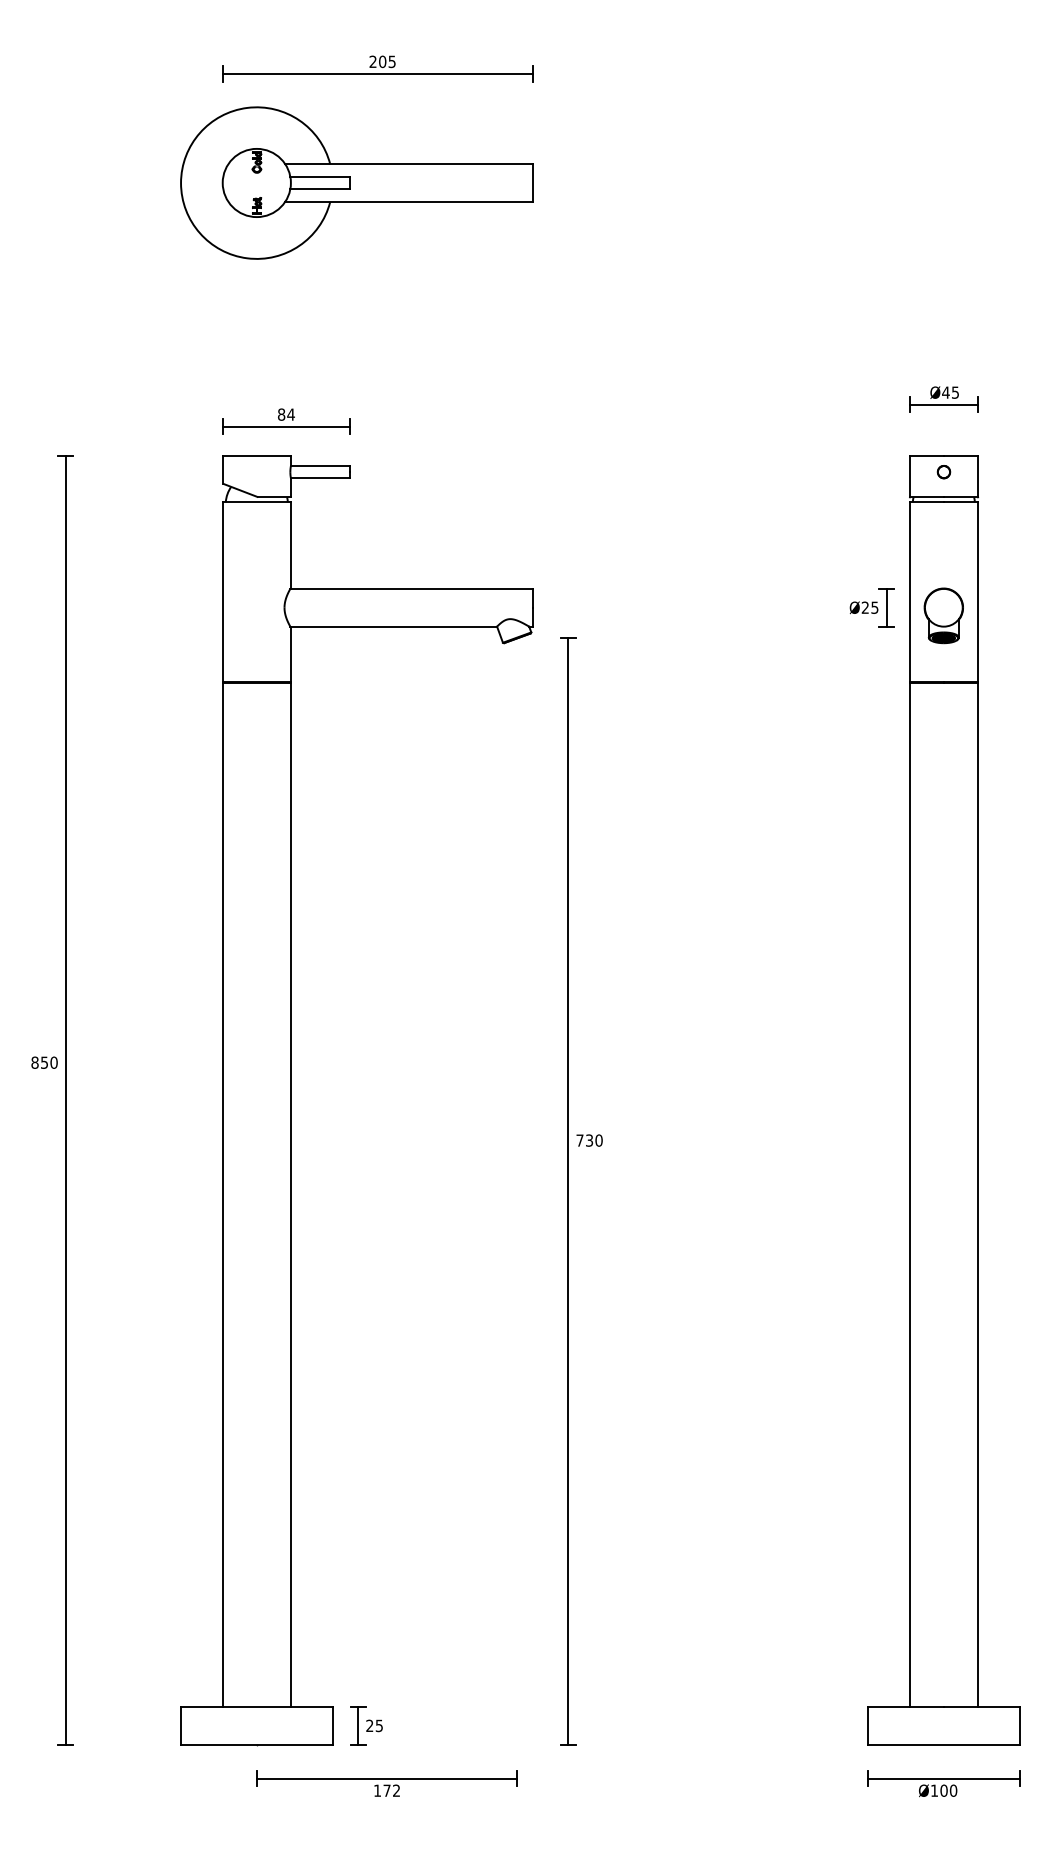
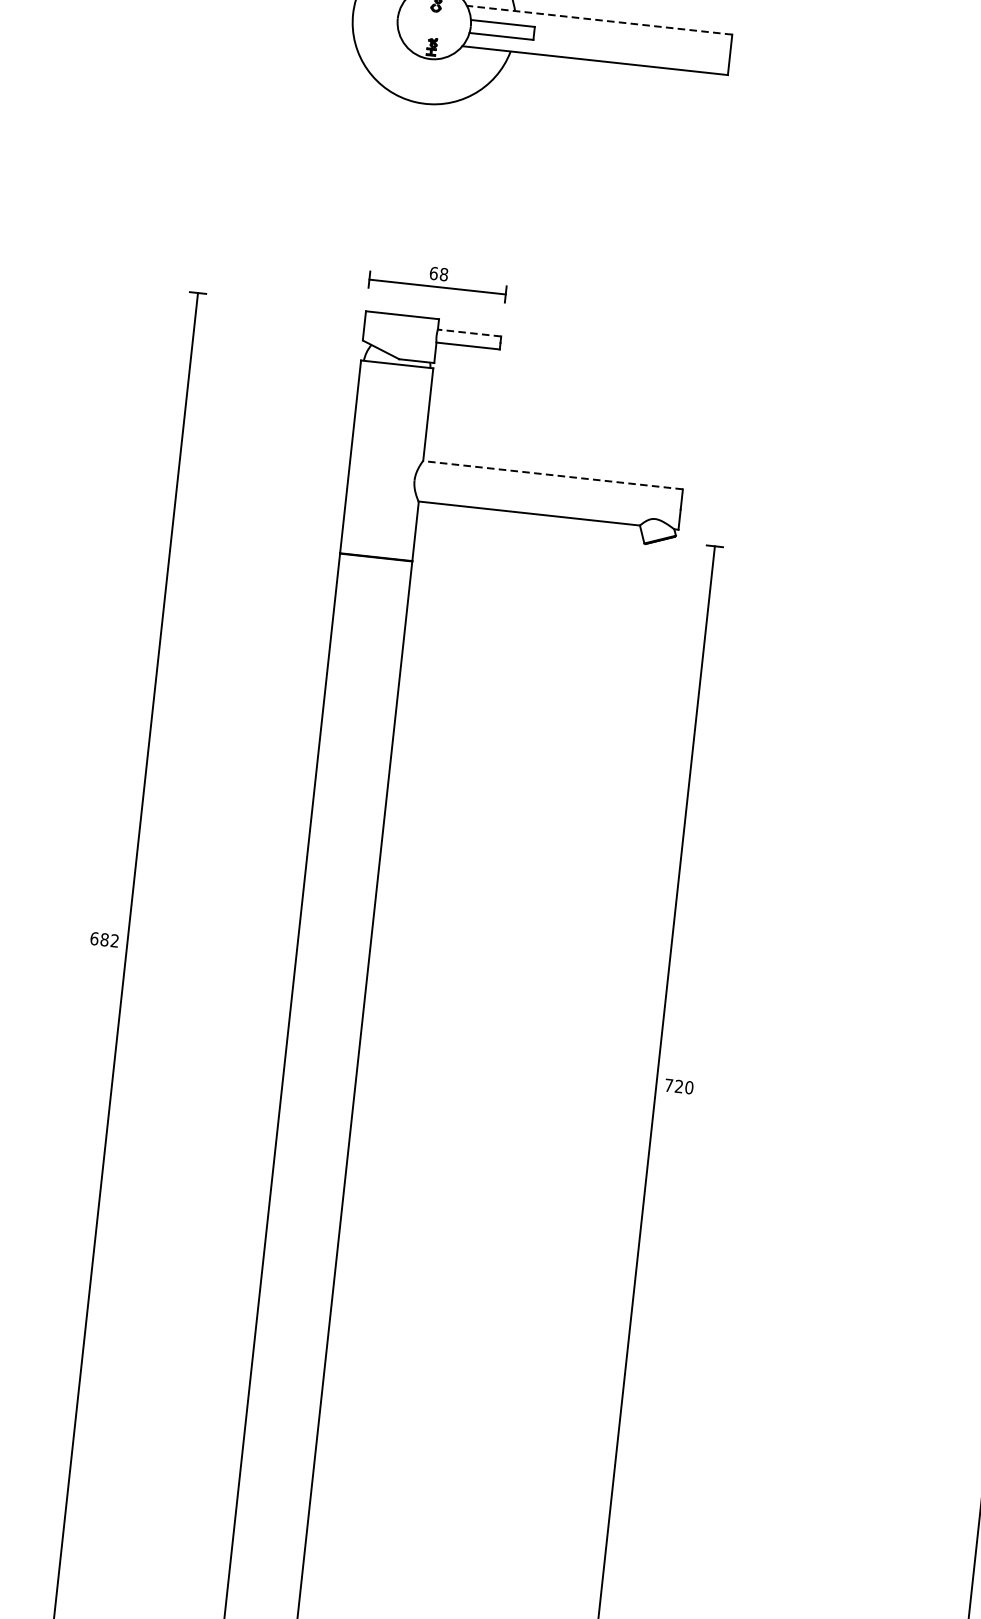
line: (409, 164) -> (599, 20), solid -> dashed
text: (286, 414) -> (439, 273), 84 -> 68
line: (320, 466) -> (469, 333), solid -> dashed
line: (411, 588) -> (552, 474), solid -> dashed
text: (44, 1062) -> (104, 939), 850 -> 682
text: (589, 1140) -> (679, 1086), 730 -> 720

